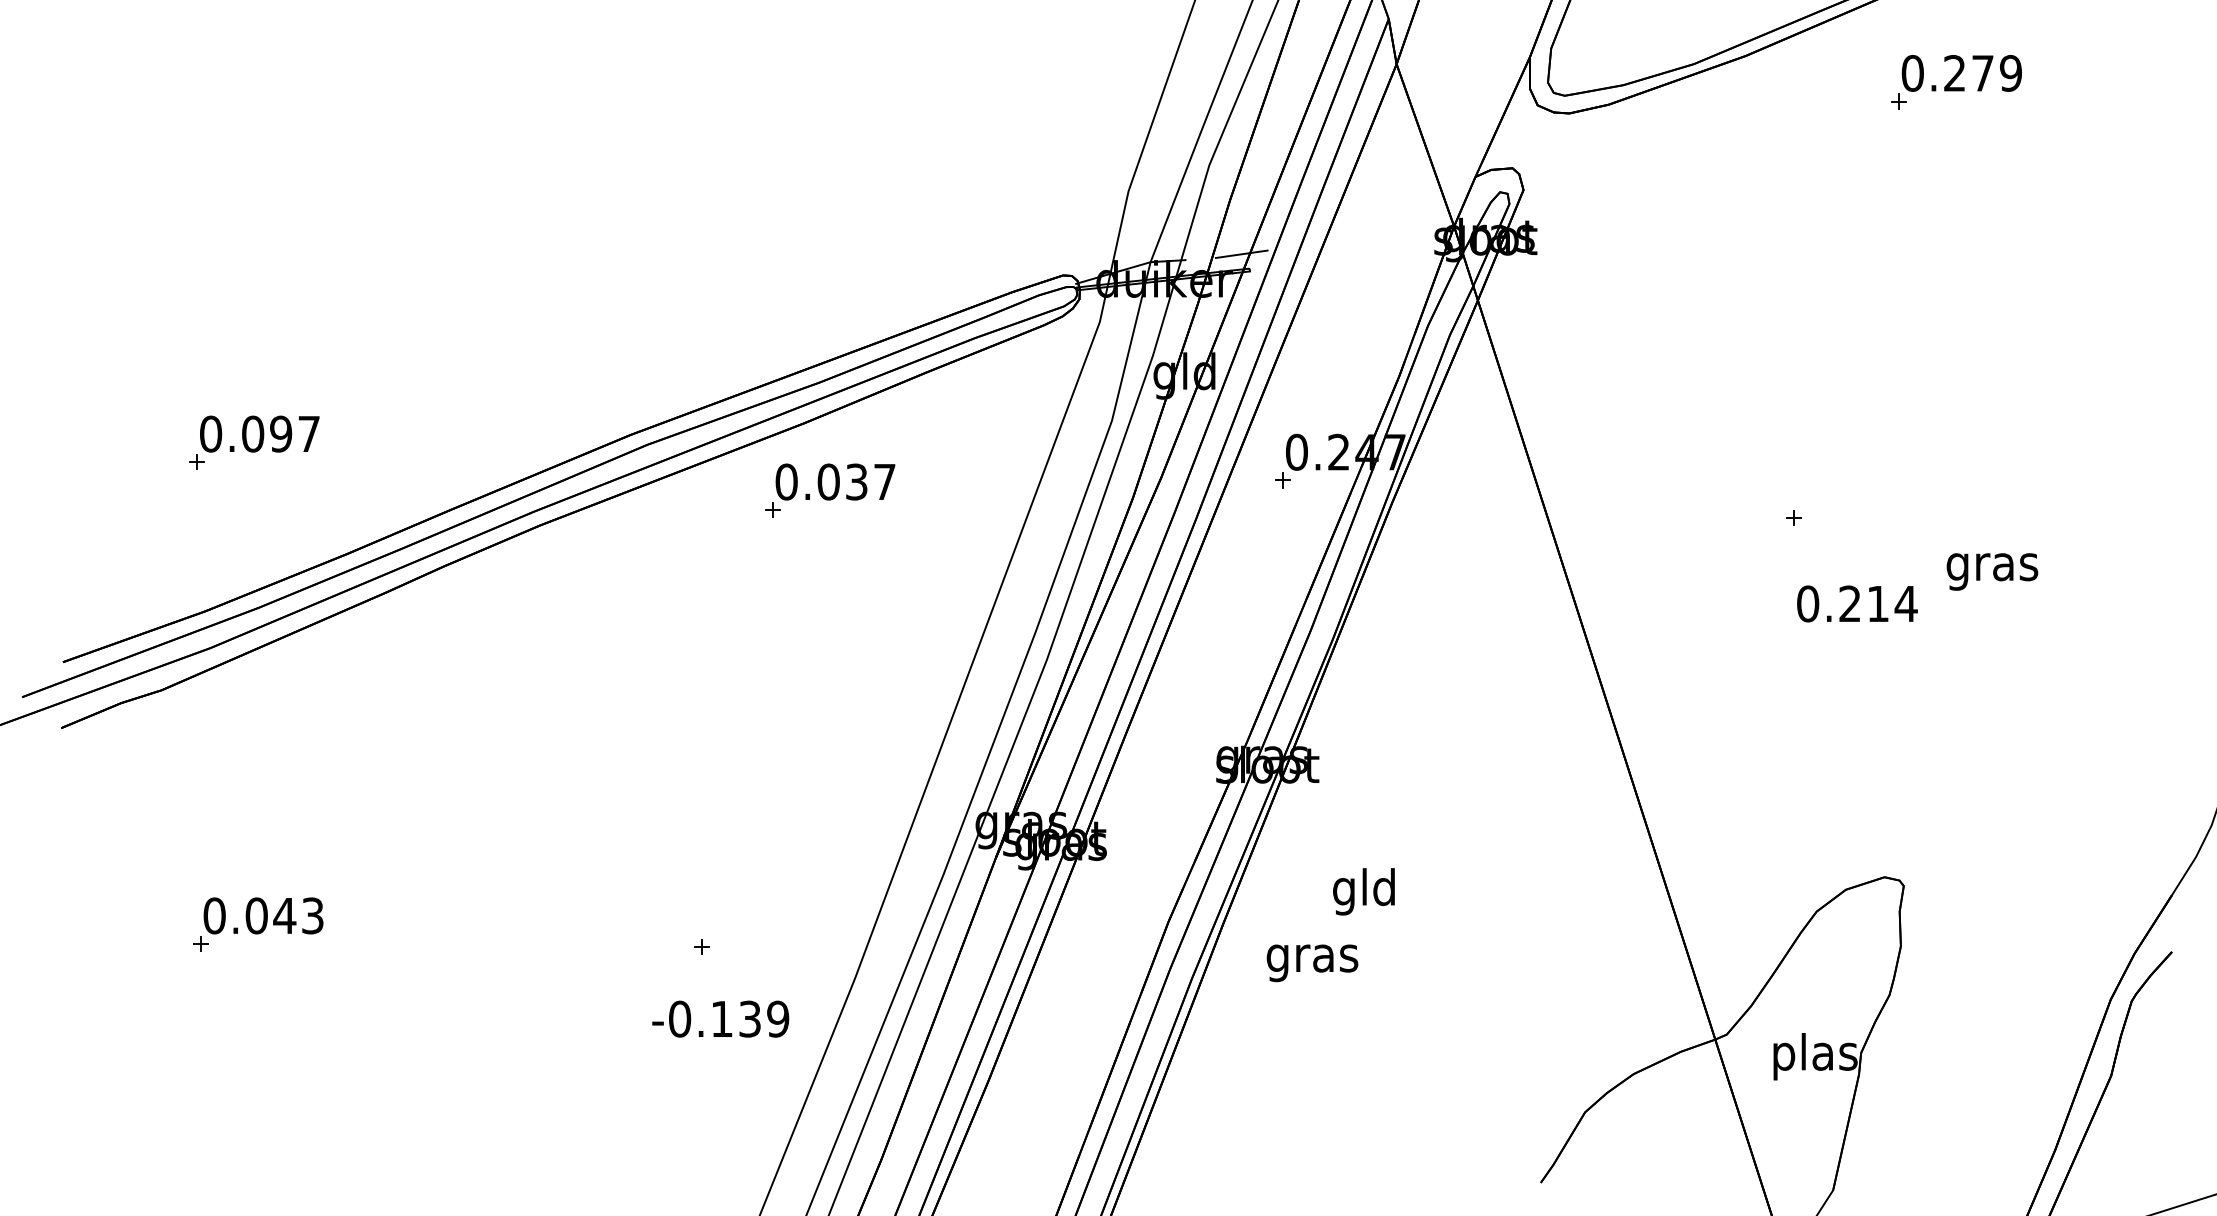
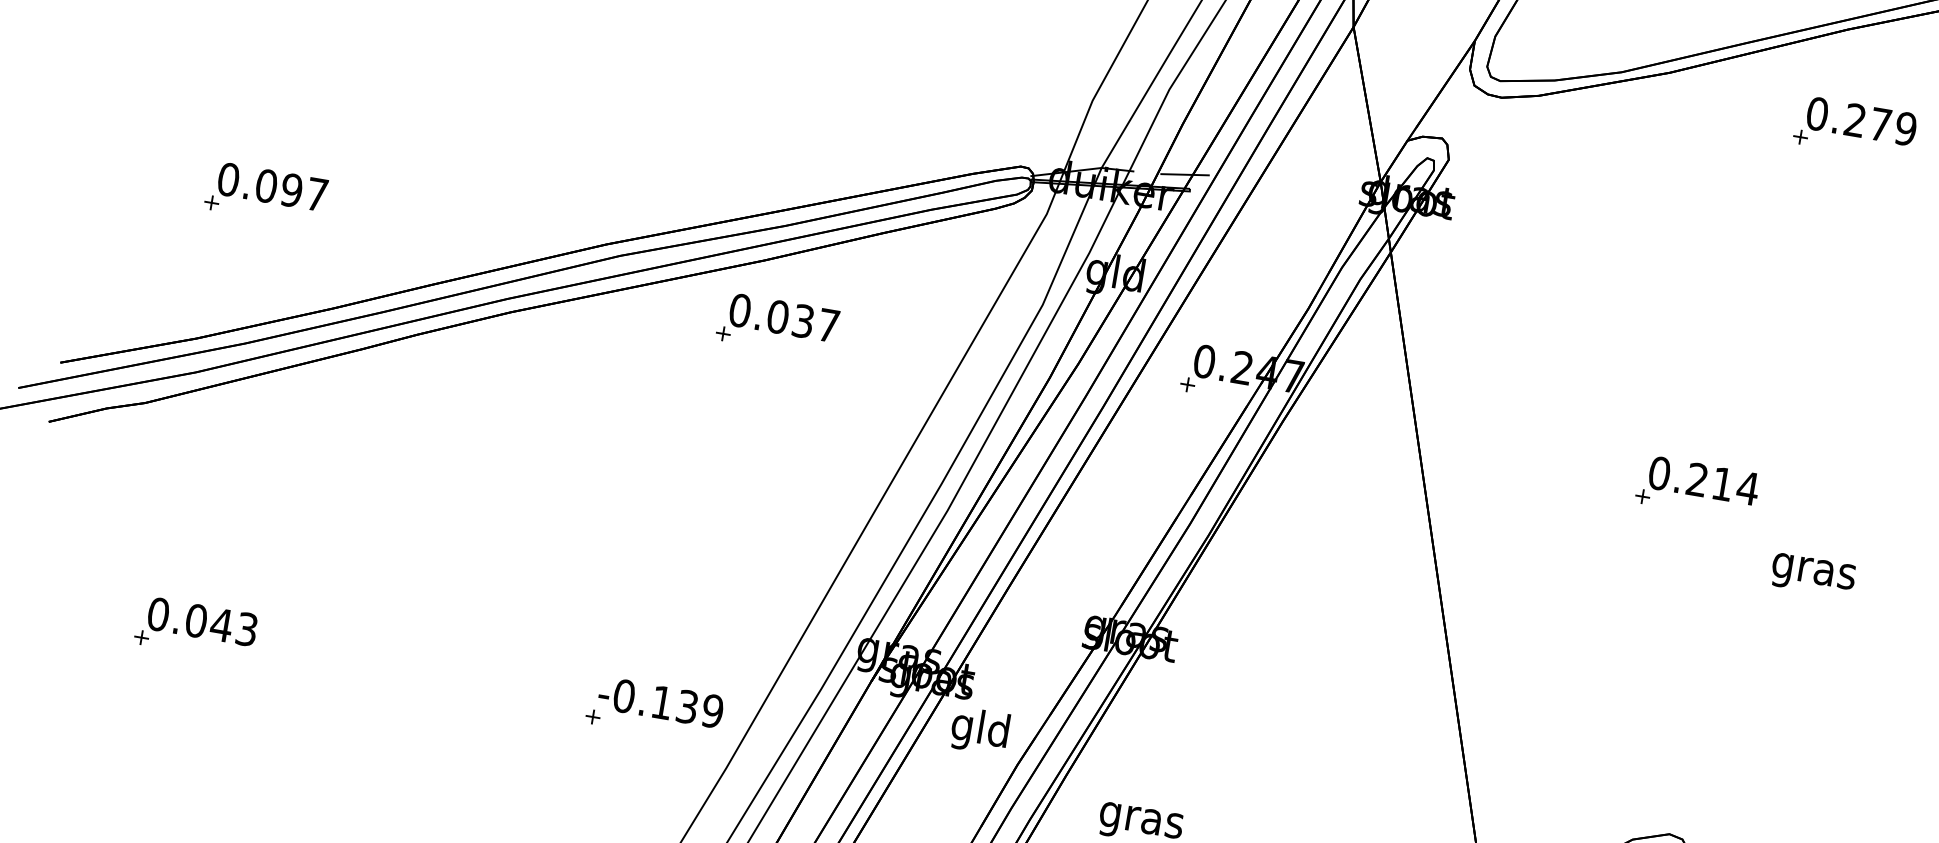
text: (1857, 603) -> (1704, 480), moved
text: (1363, 891) -> (979, 730), moved
text: (720, 1018) -> (660, 701), moved

